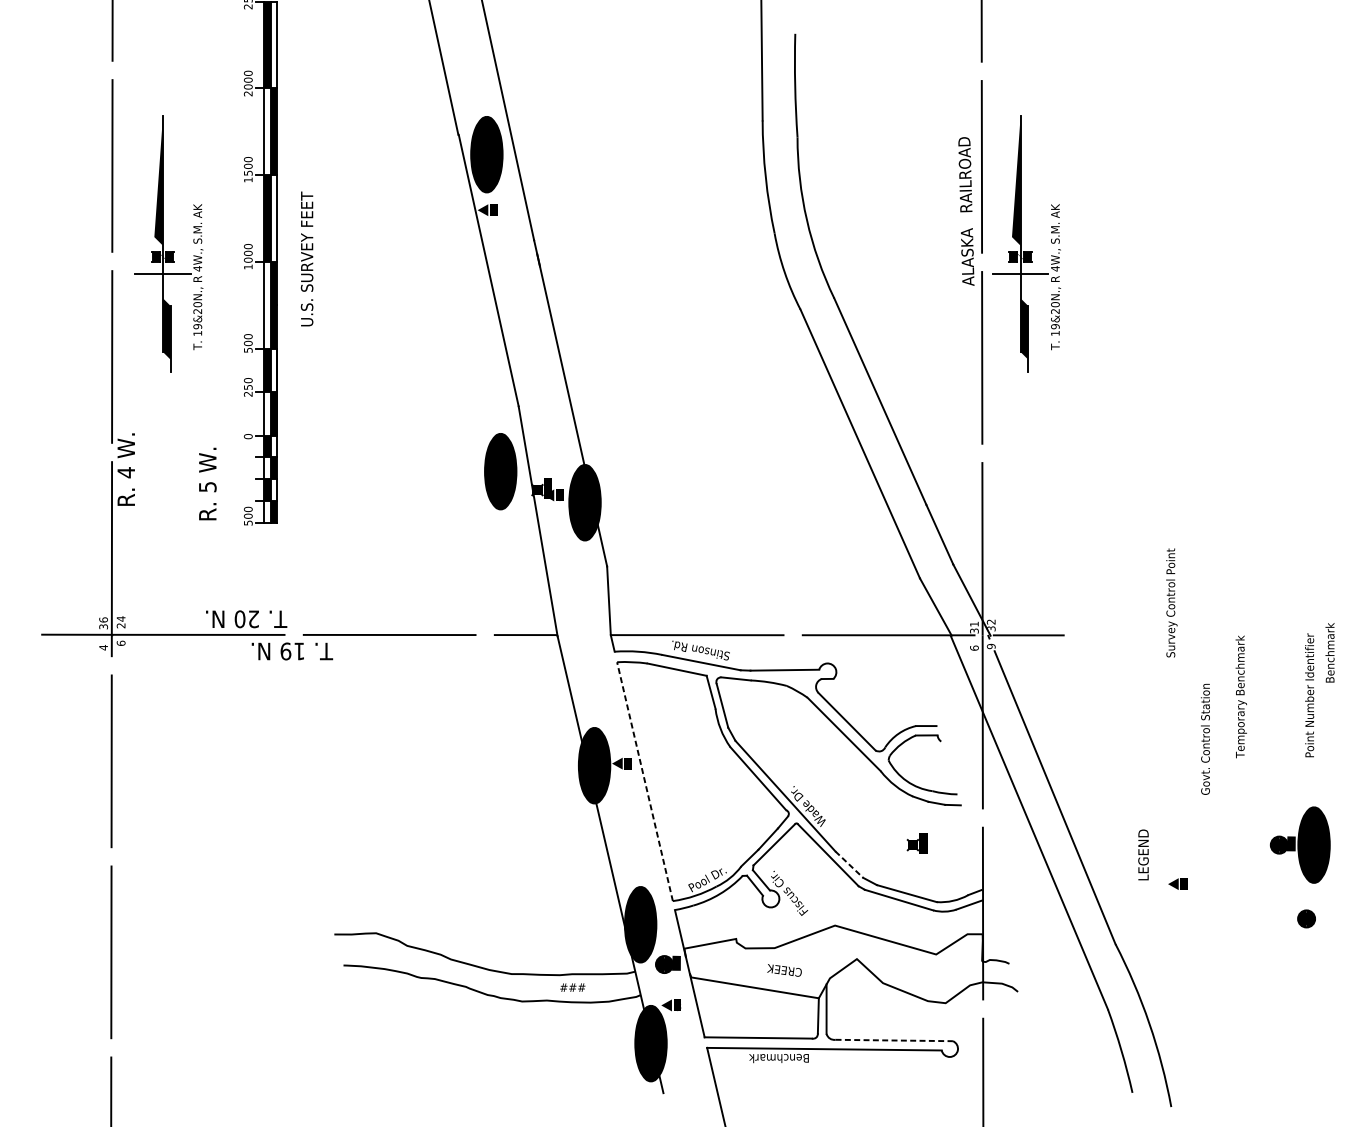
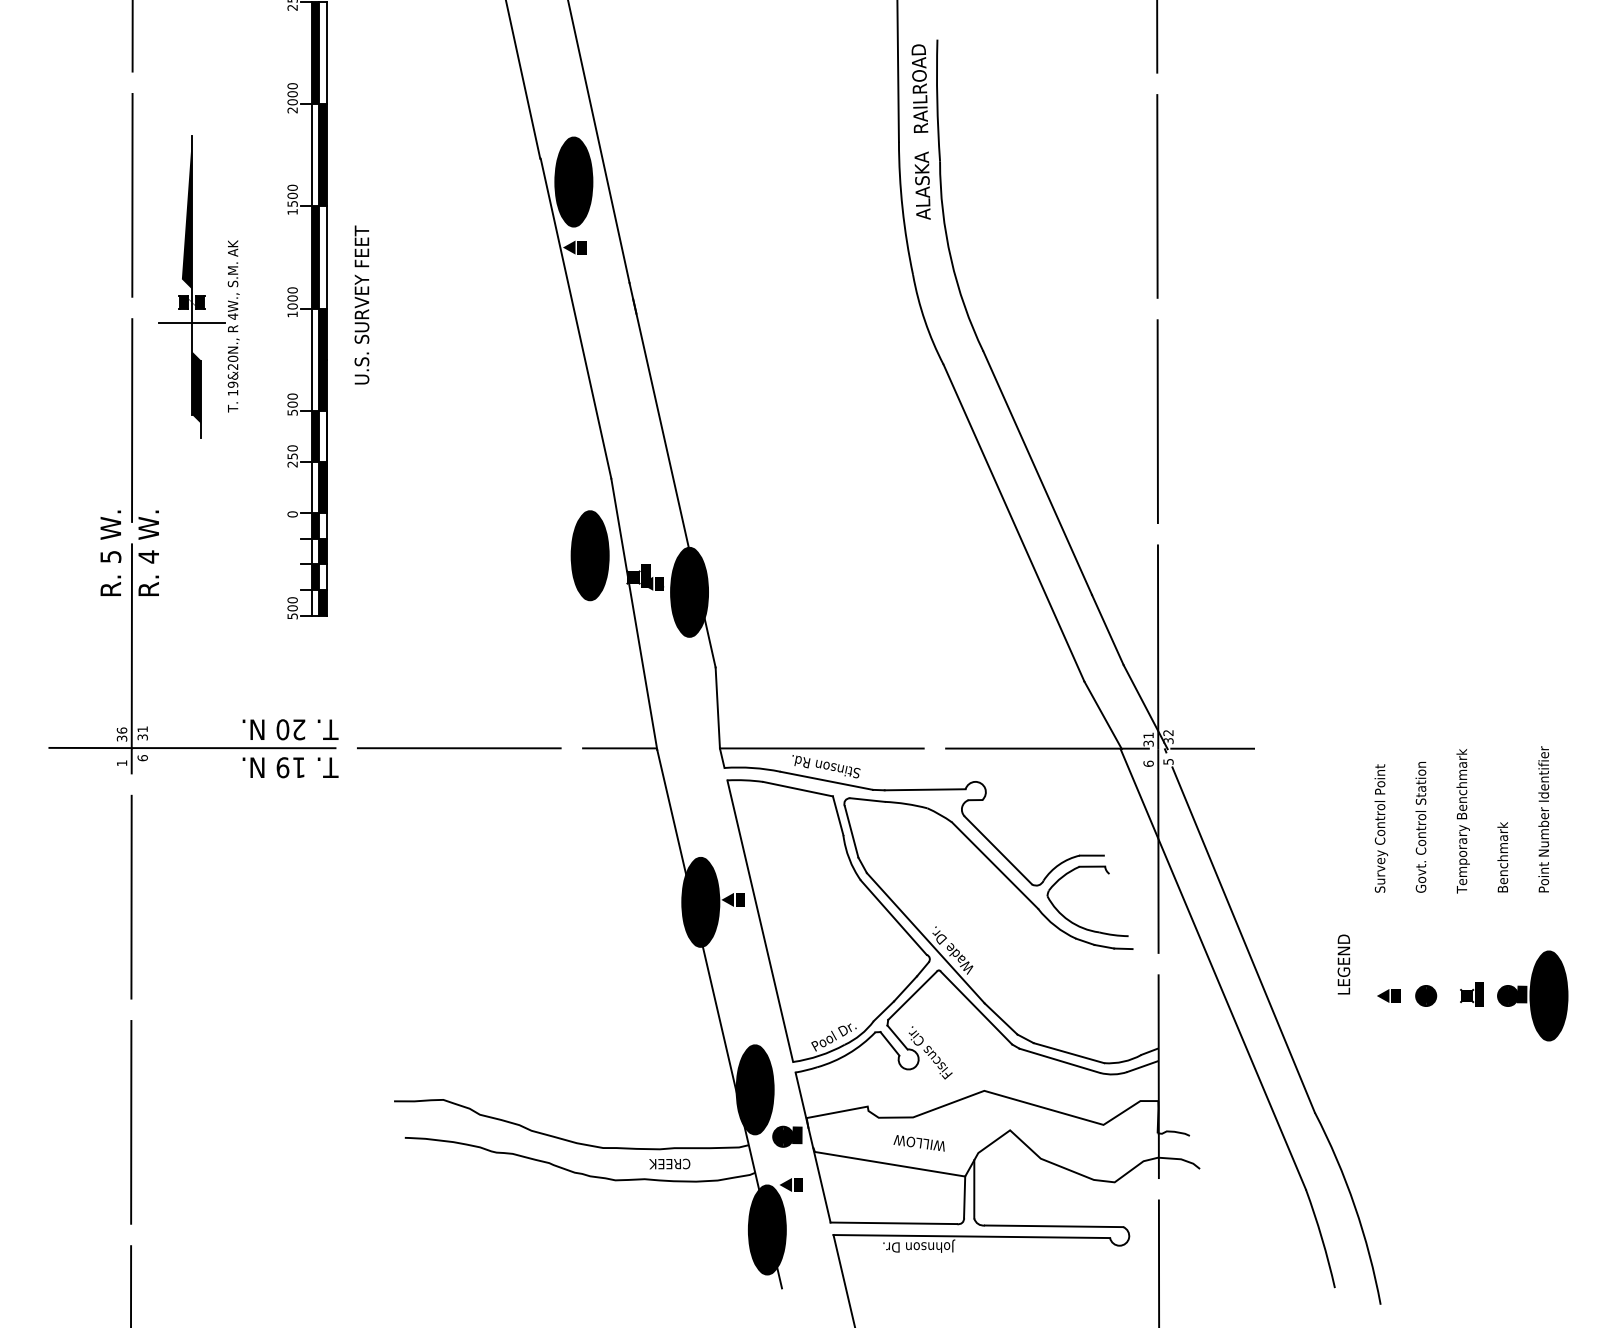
text: (965, 211) -> (920, 131), moved
part: (1026, 243) -> (1209, 286), removed
text: (207, 483) -> (110, 552), moved
text: (1172, 602) -> (1381, 828), moved
text: (120, 622) -> (142, 733), 24 -> 31
text: (991, 646) -> (1168, 761), 9 -> 5
text: (103, 647) -> (122, 763), 4 -> 1
text: (292, 651) -> (290, 767), moved
text: (1329, 652) -> (1502, 857), moved
text: (1205, 739) -> (1420, 827), moved
line: (645, 781) -> (760, 921), dashed -> solid
part: (916, 843) -> (1471, 994), moved
text: (1143, 854) -> (1343, 964), moved
line: (849, 864) -> (1001, 1018), dashed -> solid
text: (1177, 883) -> (1388, 995), moved
part: (1306, 918) -> (1426, 995), moved
text: (780, 970) -> (919, 1143), CREEK -> WILLOW
text: (568, 987) -> (669, 1163), ### -> CREEK
line: (894, 1040) -> (1054, 1226), dashed -> solid
text: (780, 1056) -> (919, 1245), Benchmark -> Johnson Dr.

